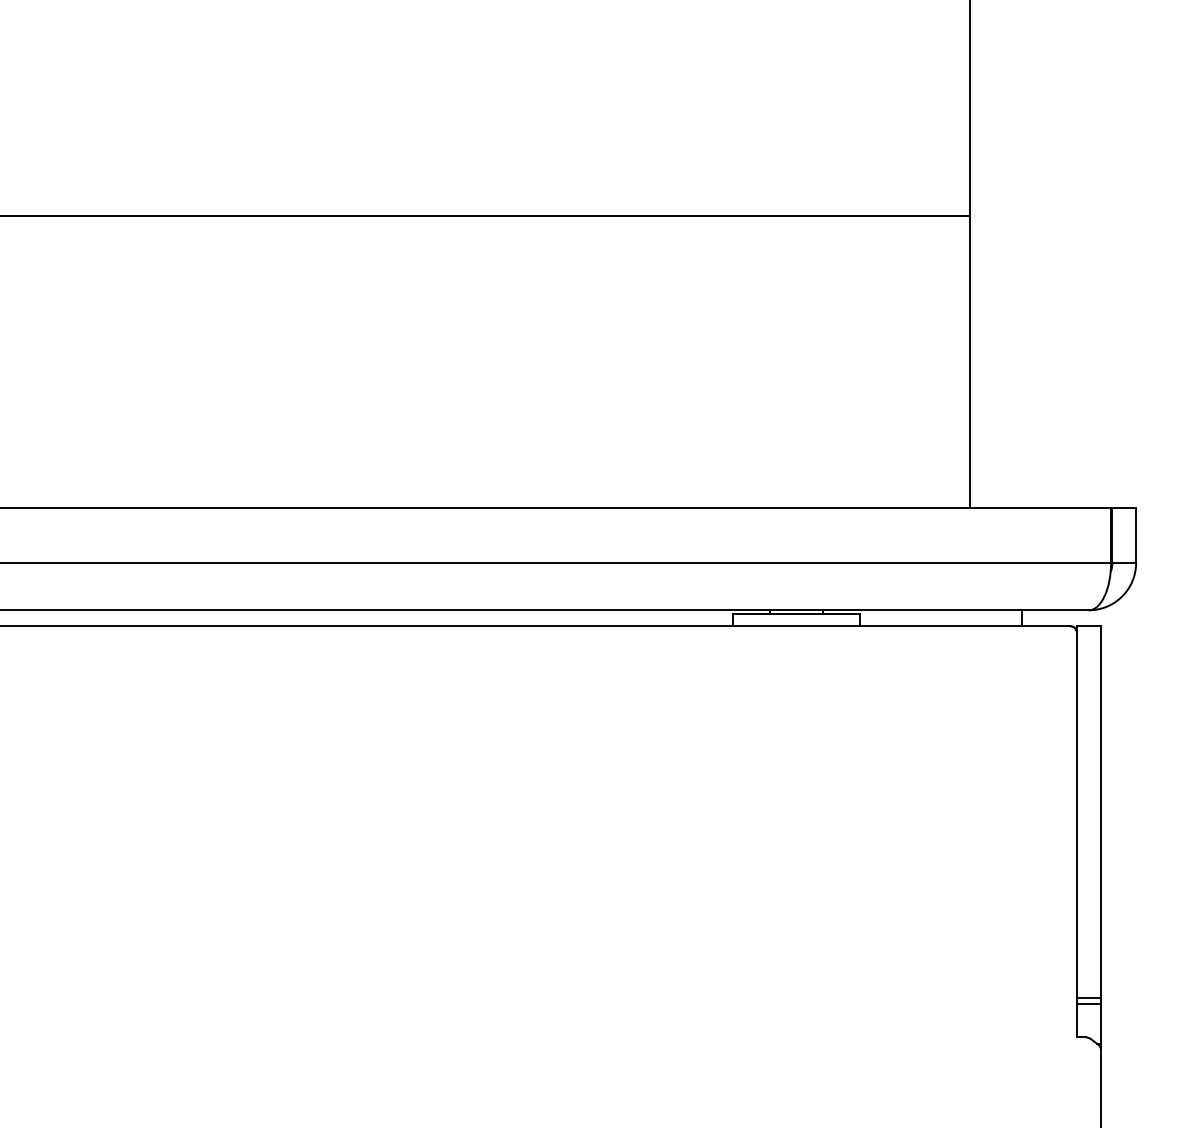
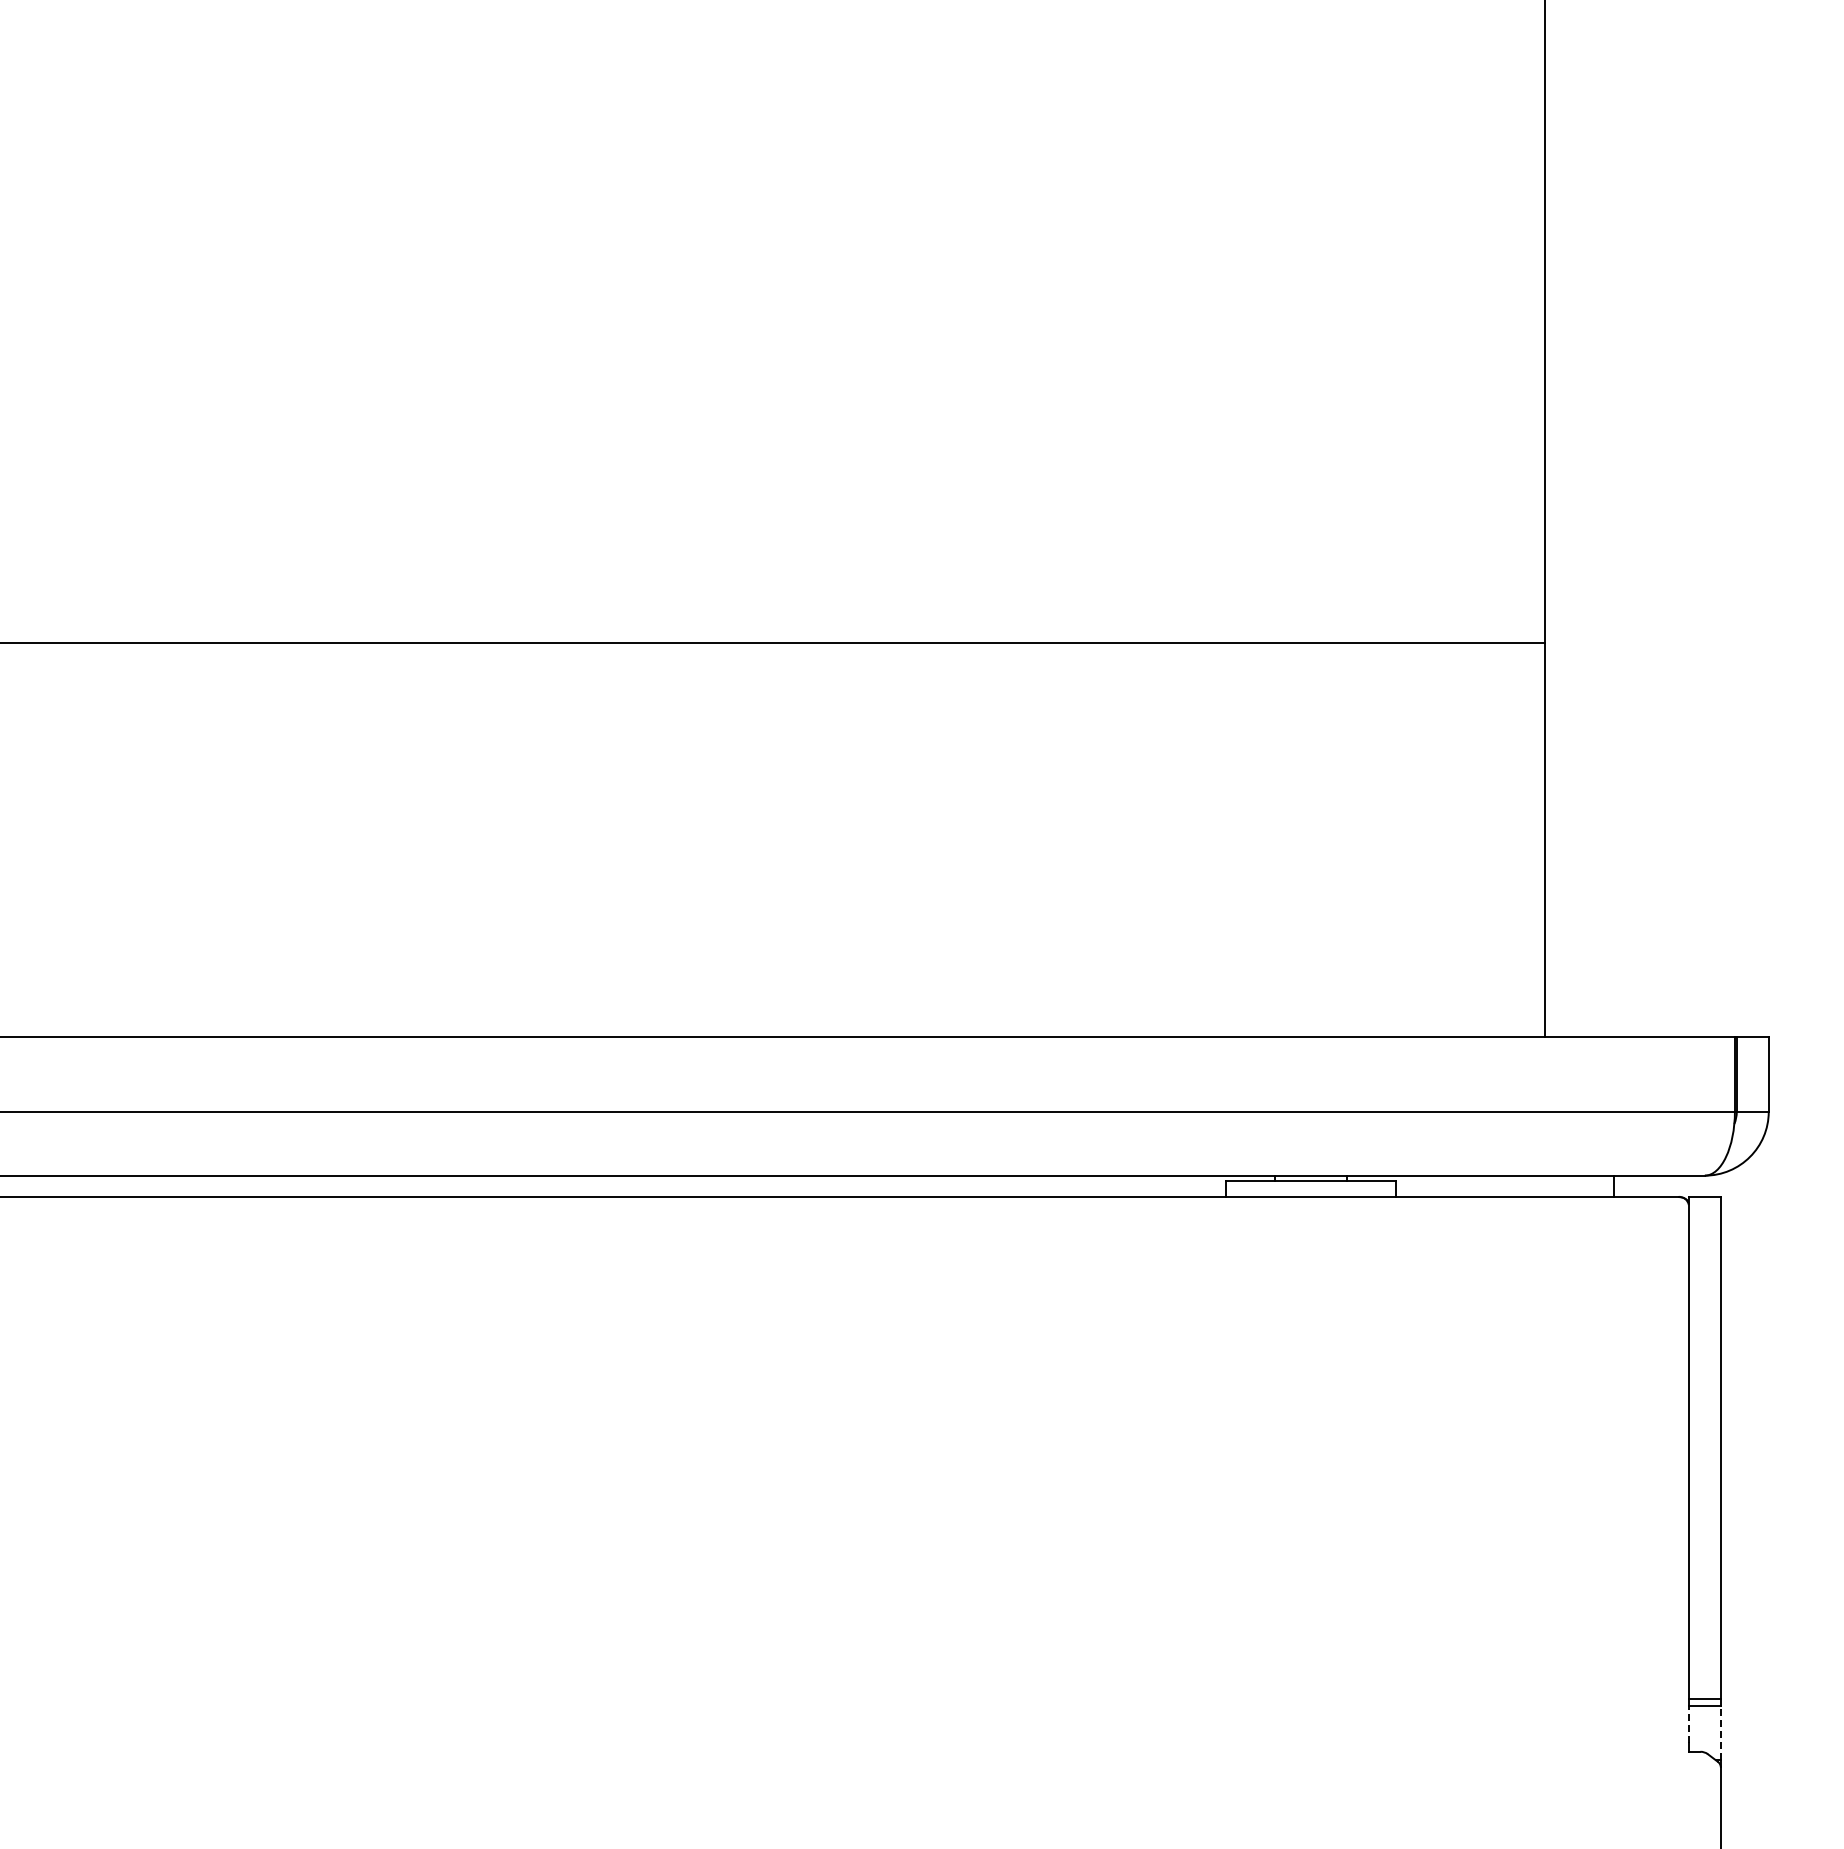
line: (1076, 1017) -> (1688, 1724), solid -> dashed
line: (1100, 1023) -> (1720, 1732), solid -> dashed

